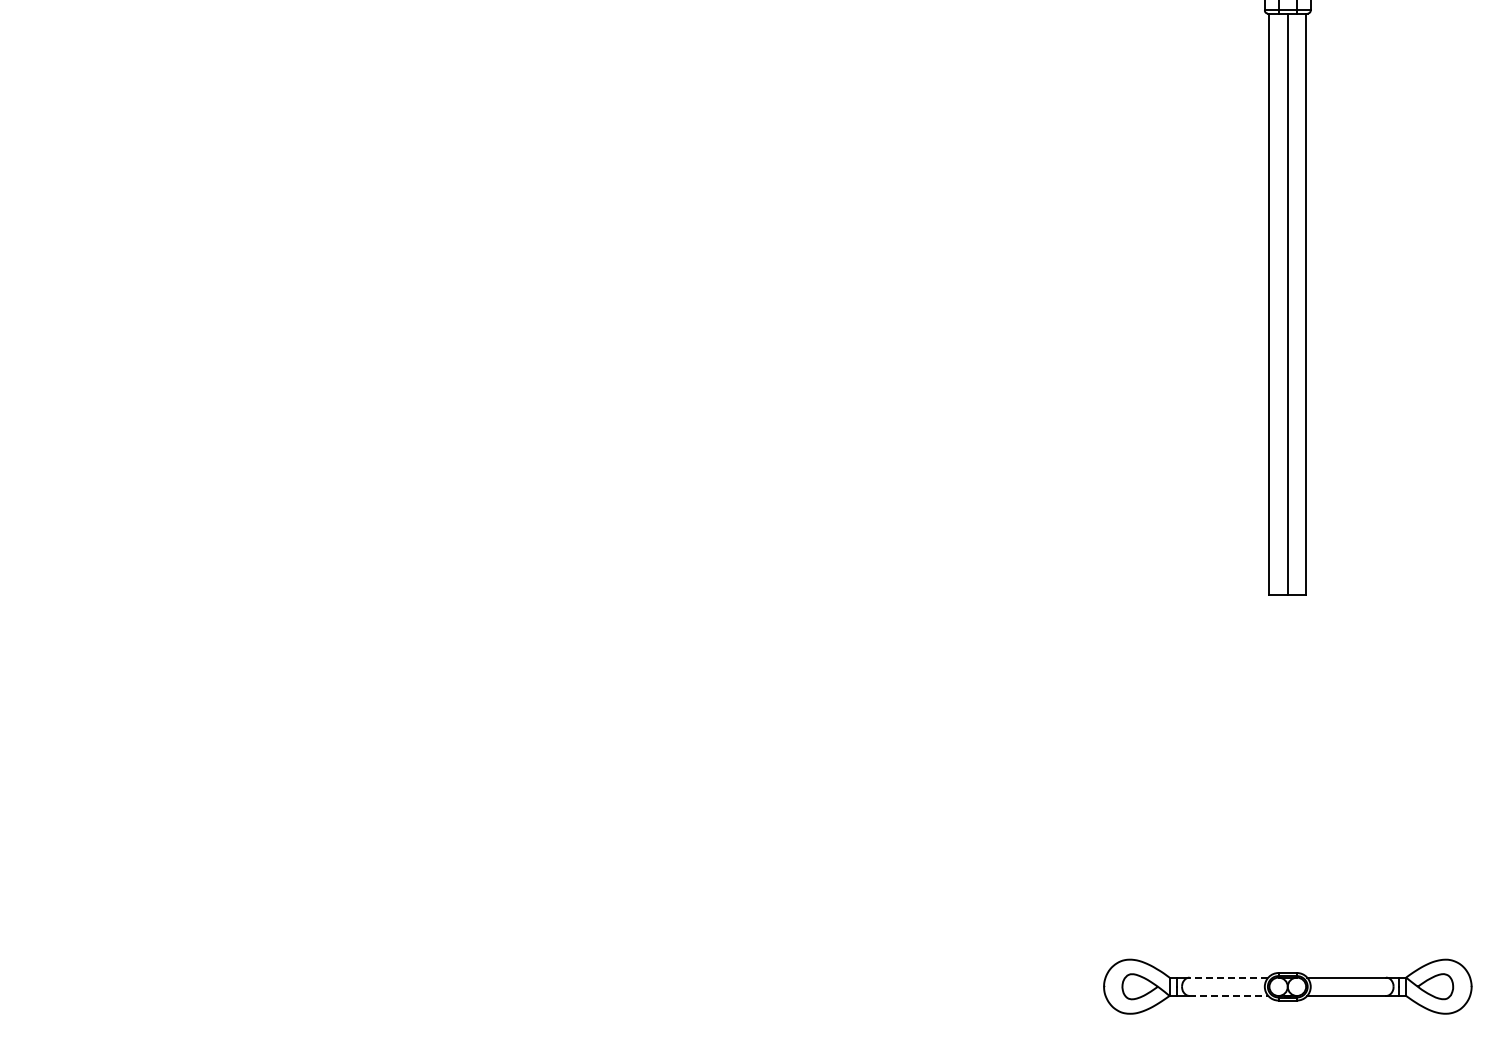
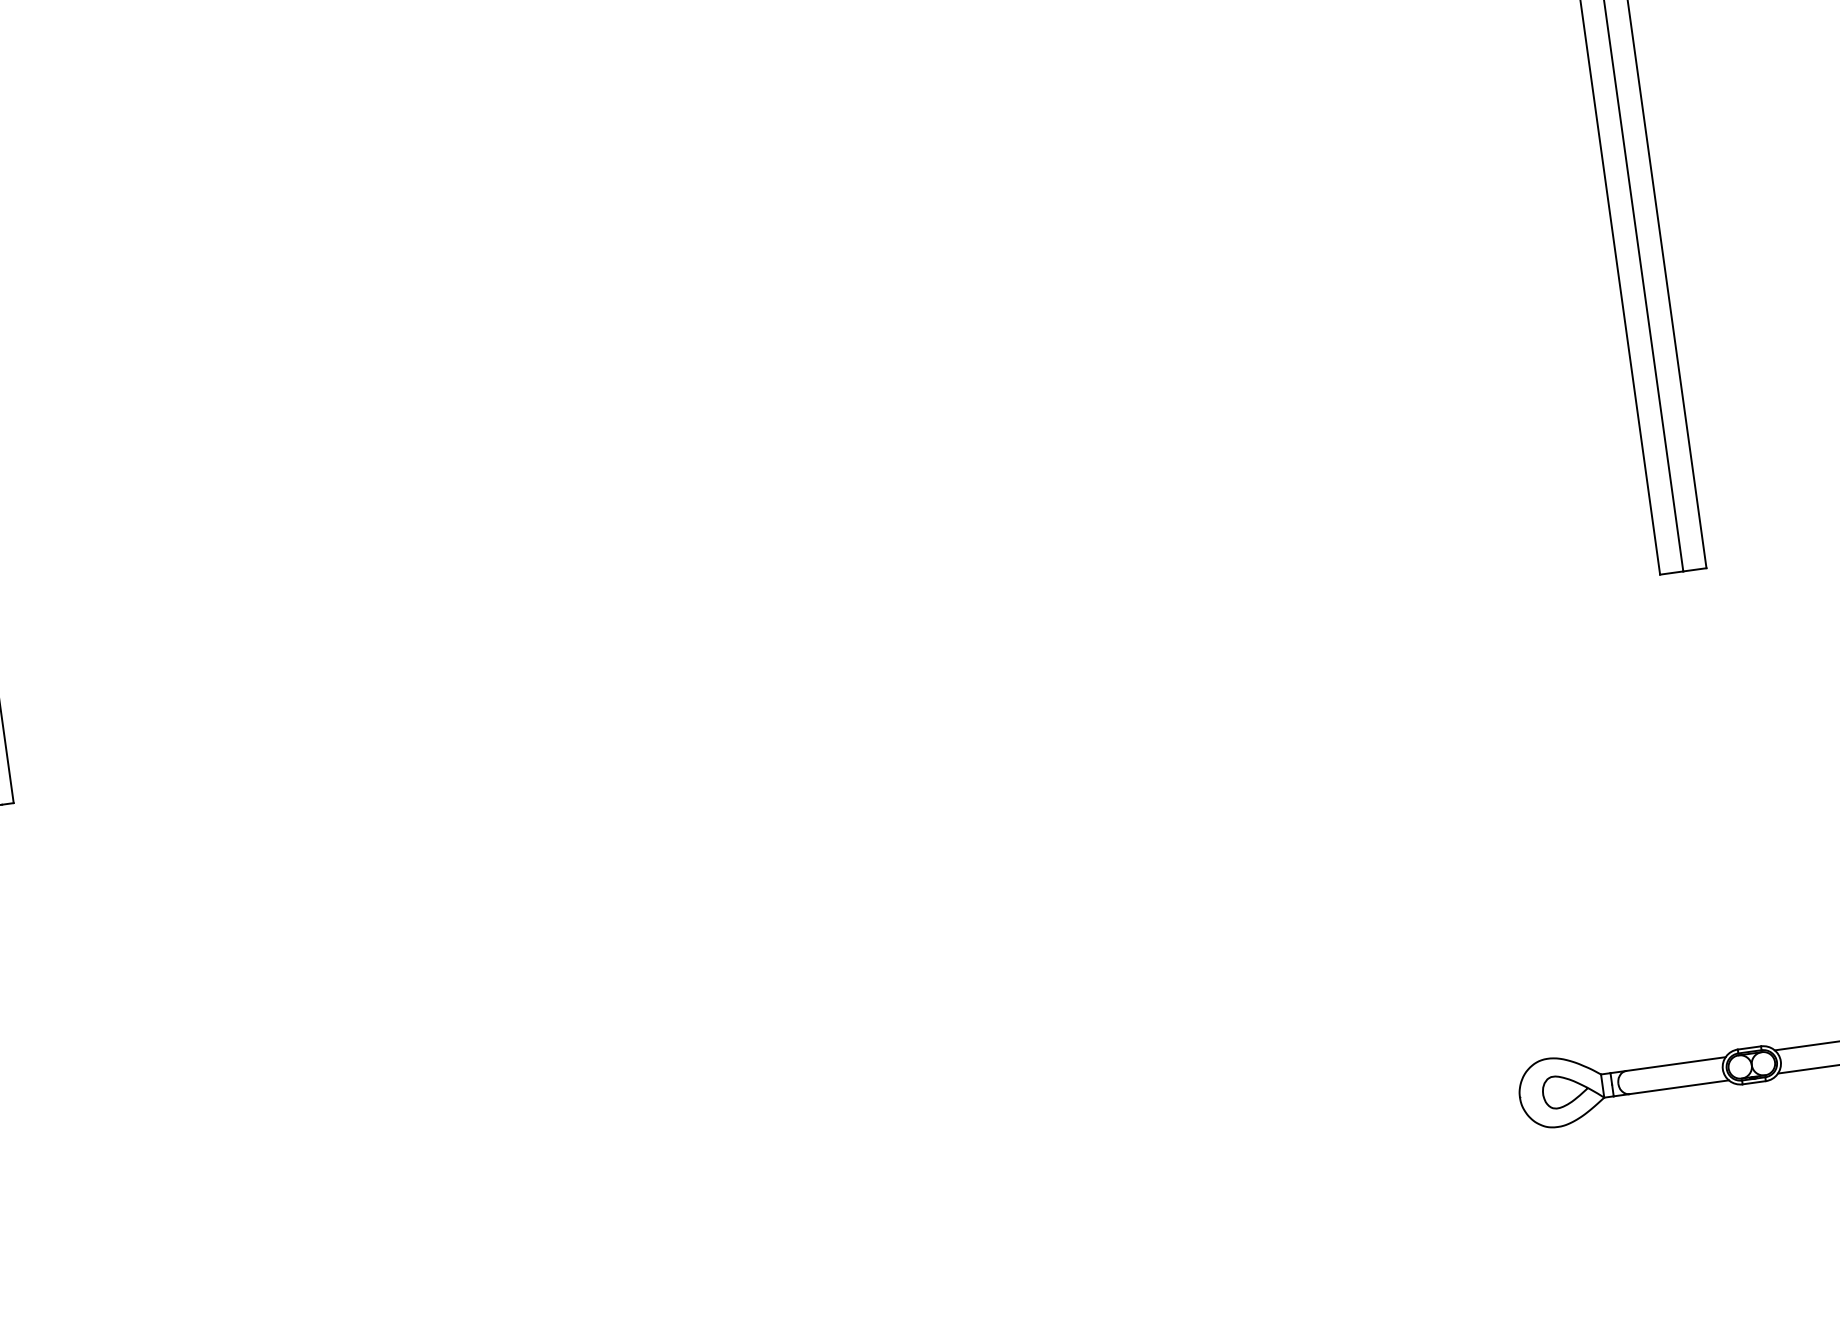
line: (1228, 977) -> (1675, 1064), dashed -> solid
line: (1229, 995) -> (1679, 1086), dashed -> solid

